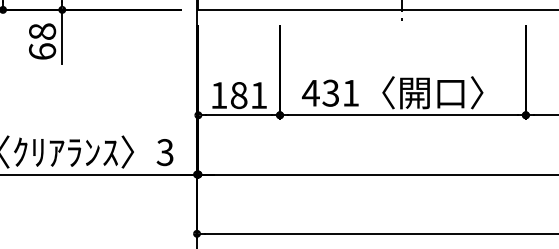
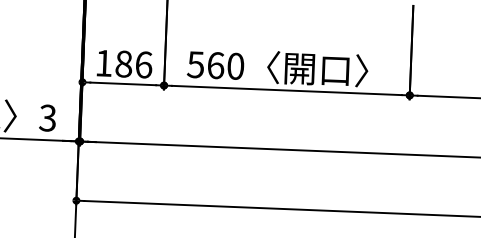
text: (330, 92) -> (215, 64), 431 -> 560
text: (259, 95) -> (144, 64), 181 -> 186

